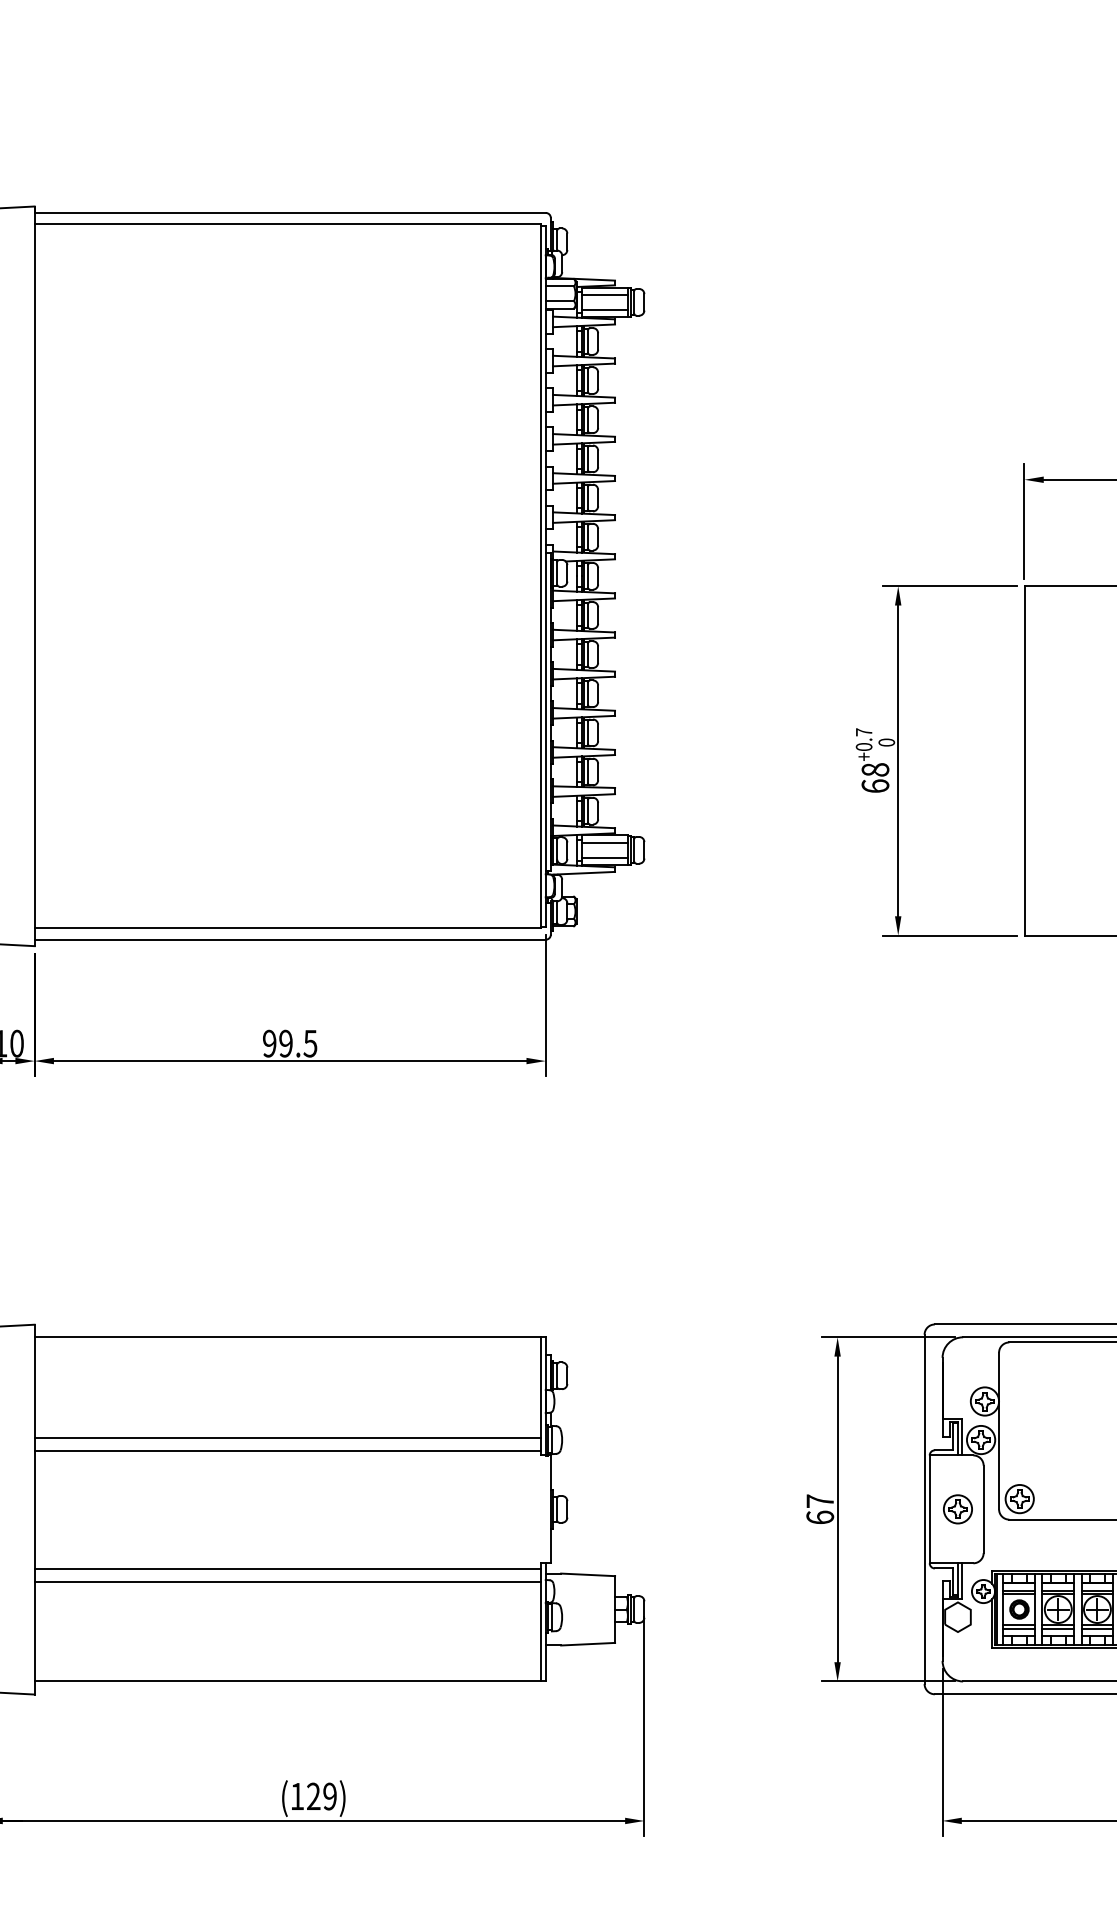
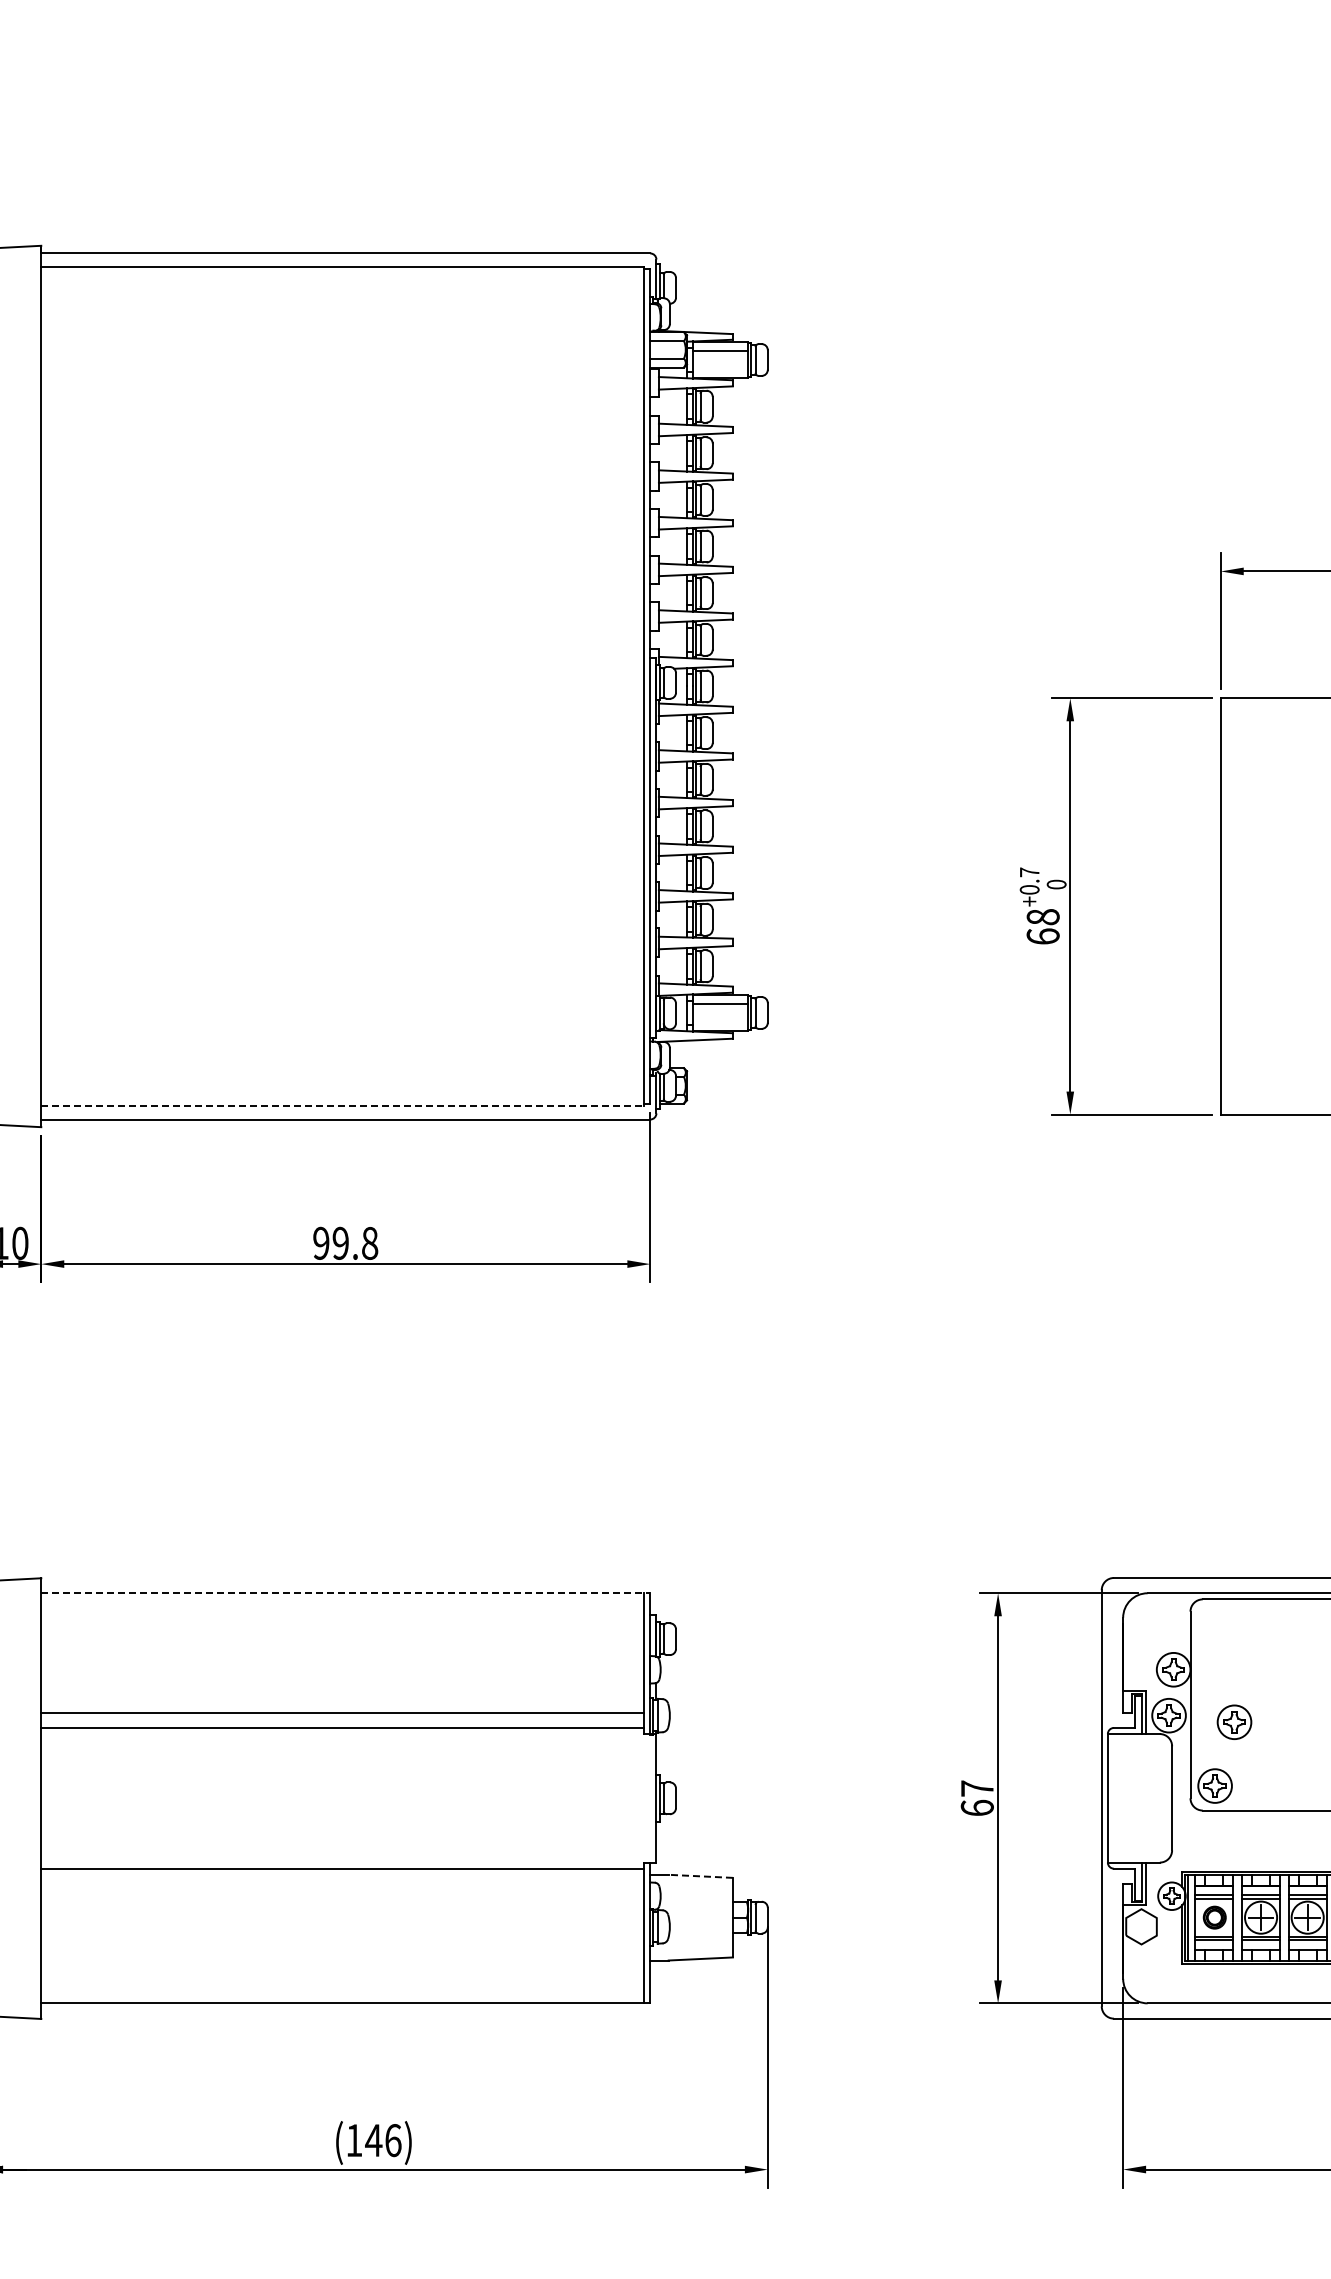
line: (604, 309) -> (720, 368), removed
line: (604, 857) -> (720, 1021), removed
line: (288, 927) -> (343, 1105), solid -> dashed
text: (310, 1043) -> (369, 1243), 99.5 -> 99.8
line: (289, 1337) -> (345, 1593), solid -> dashed
part: (957, 1508) -> (1234, 1721), moved
line: (587, 1574) -> (700, 1876), solid -> dashed
line: (287, 1581) -> (342, 1884), removed
text: (321, 1796) -> (383, 2140), (129) -> (146)

